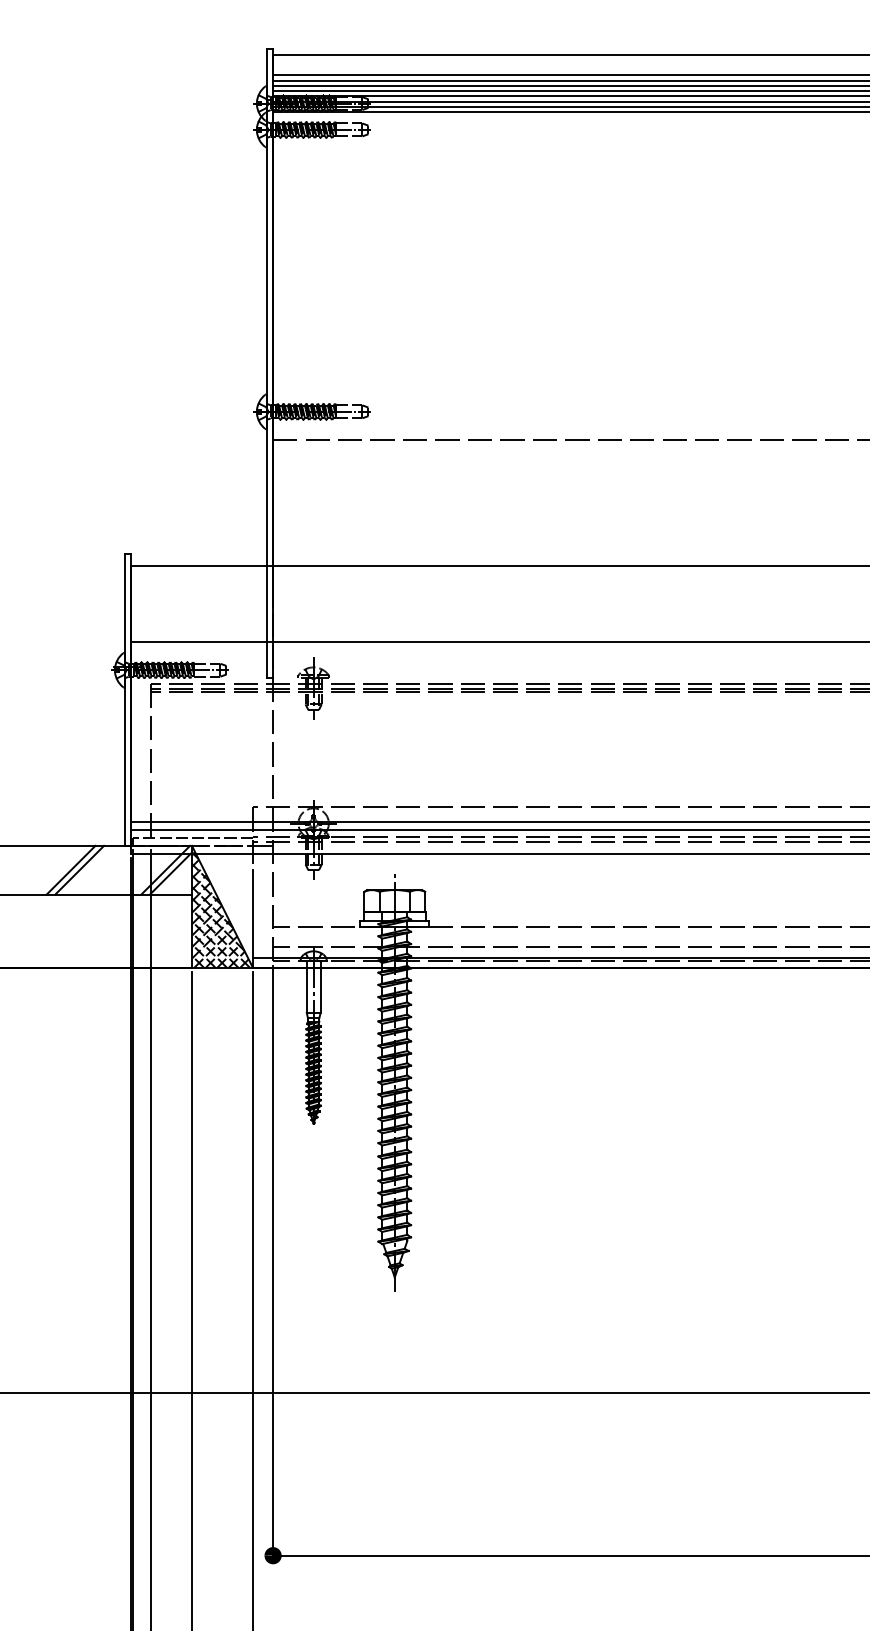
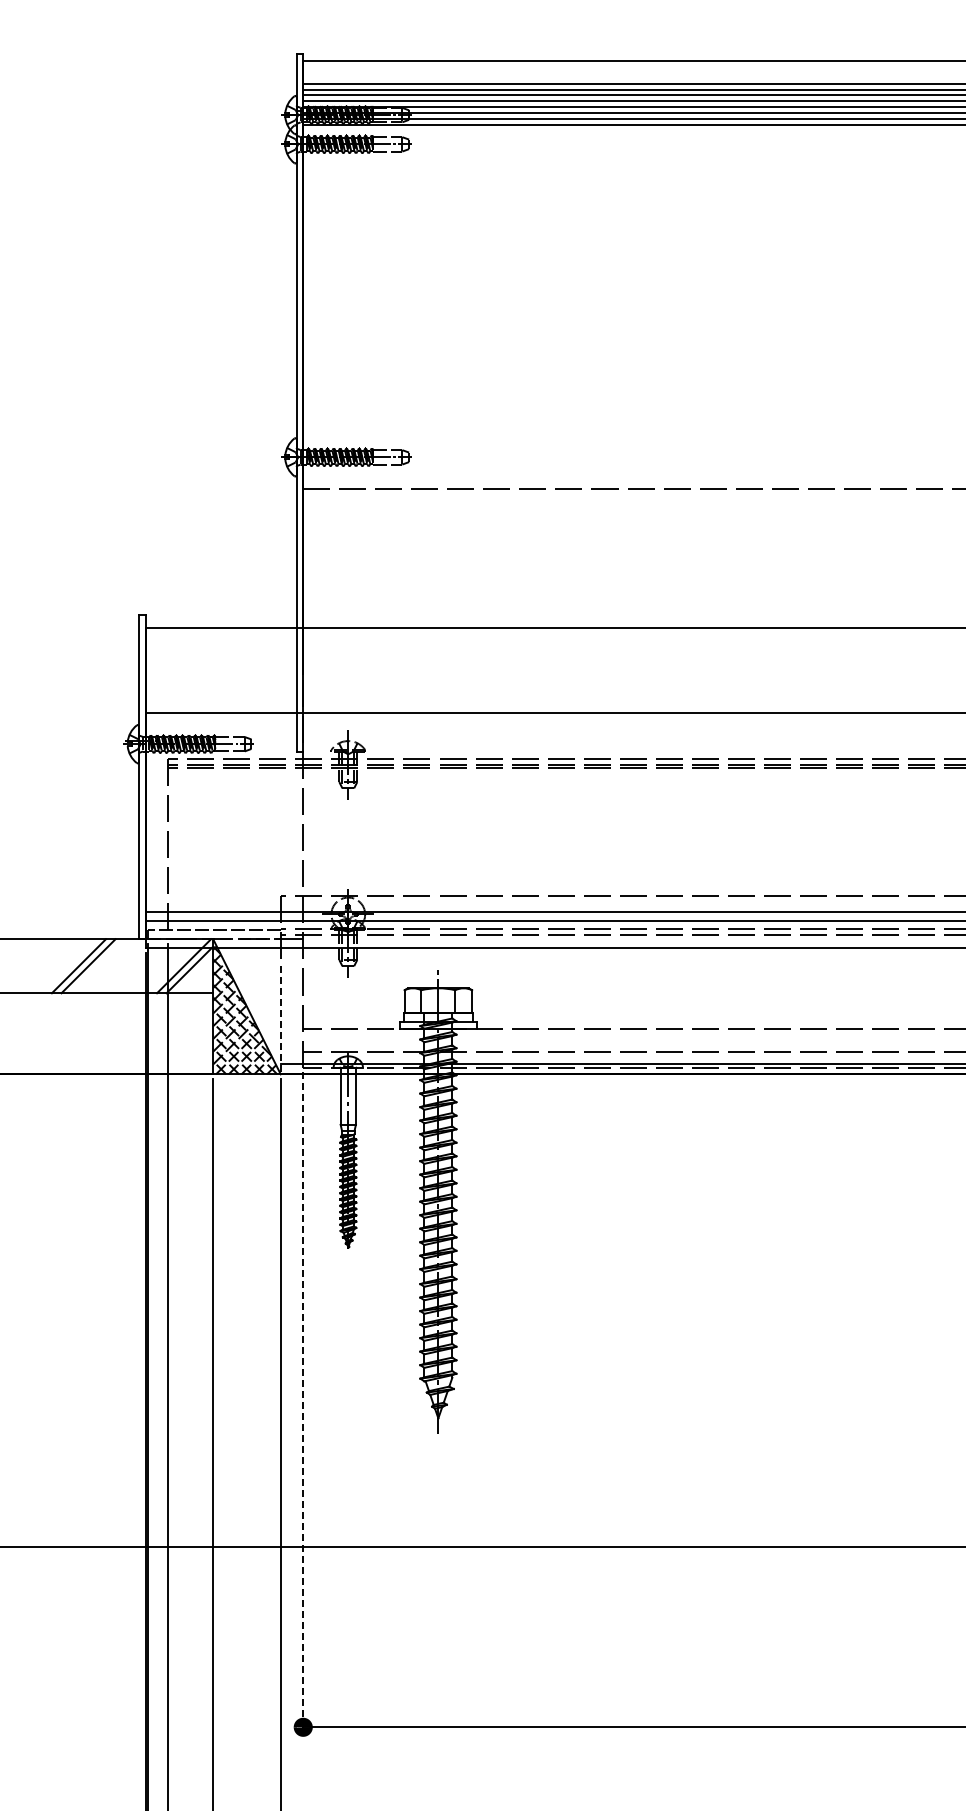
line: (252, 919) -> (280, 1020), solid -> dashed
line: (273, 1262) -> (303, 1401), solid -> dashed

